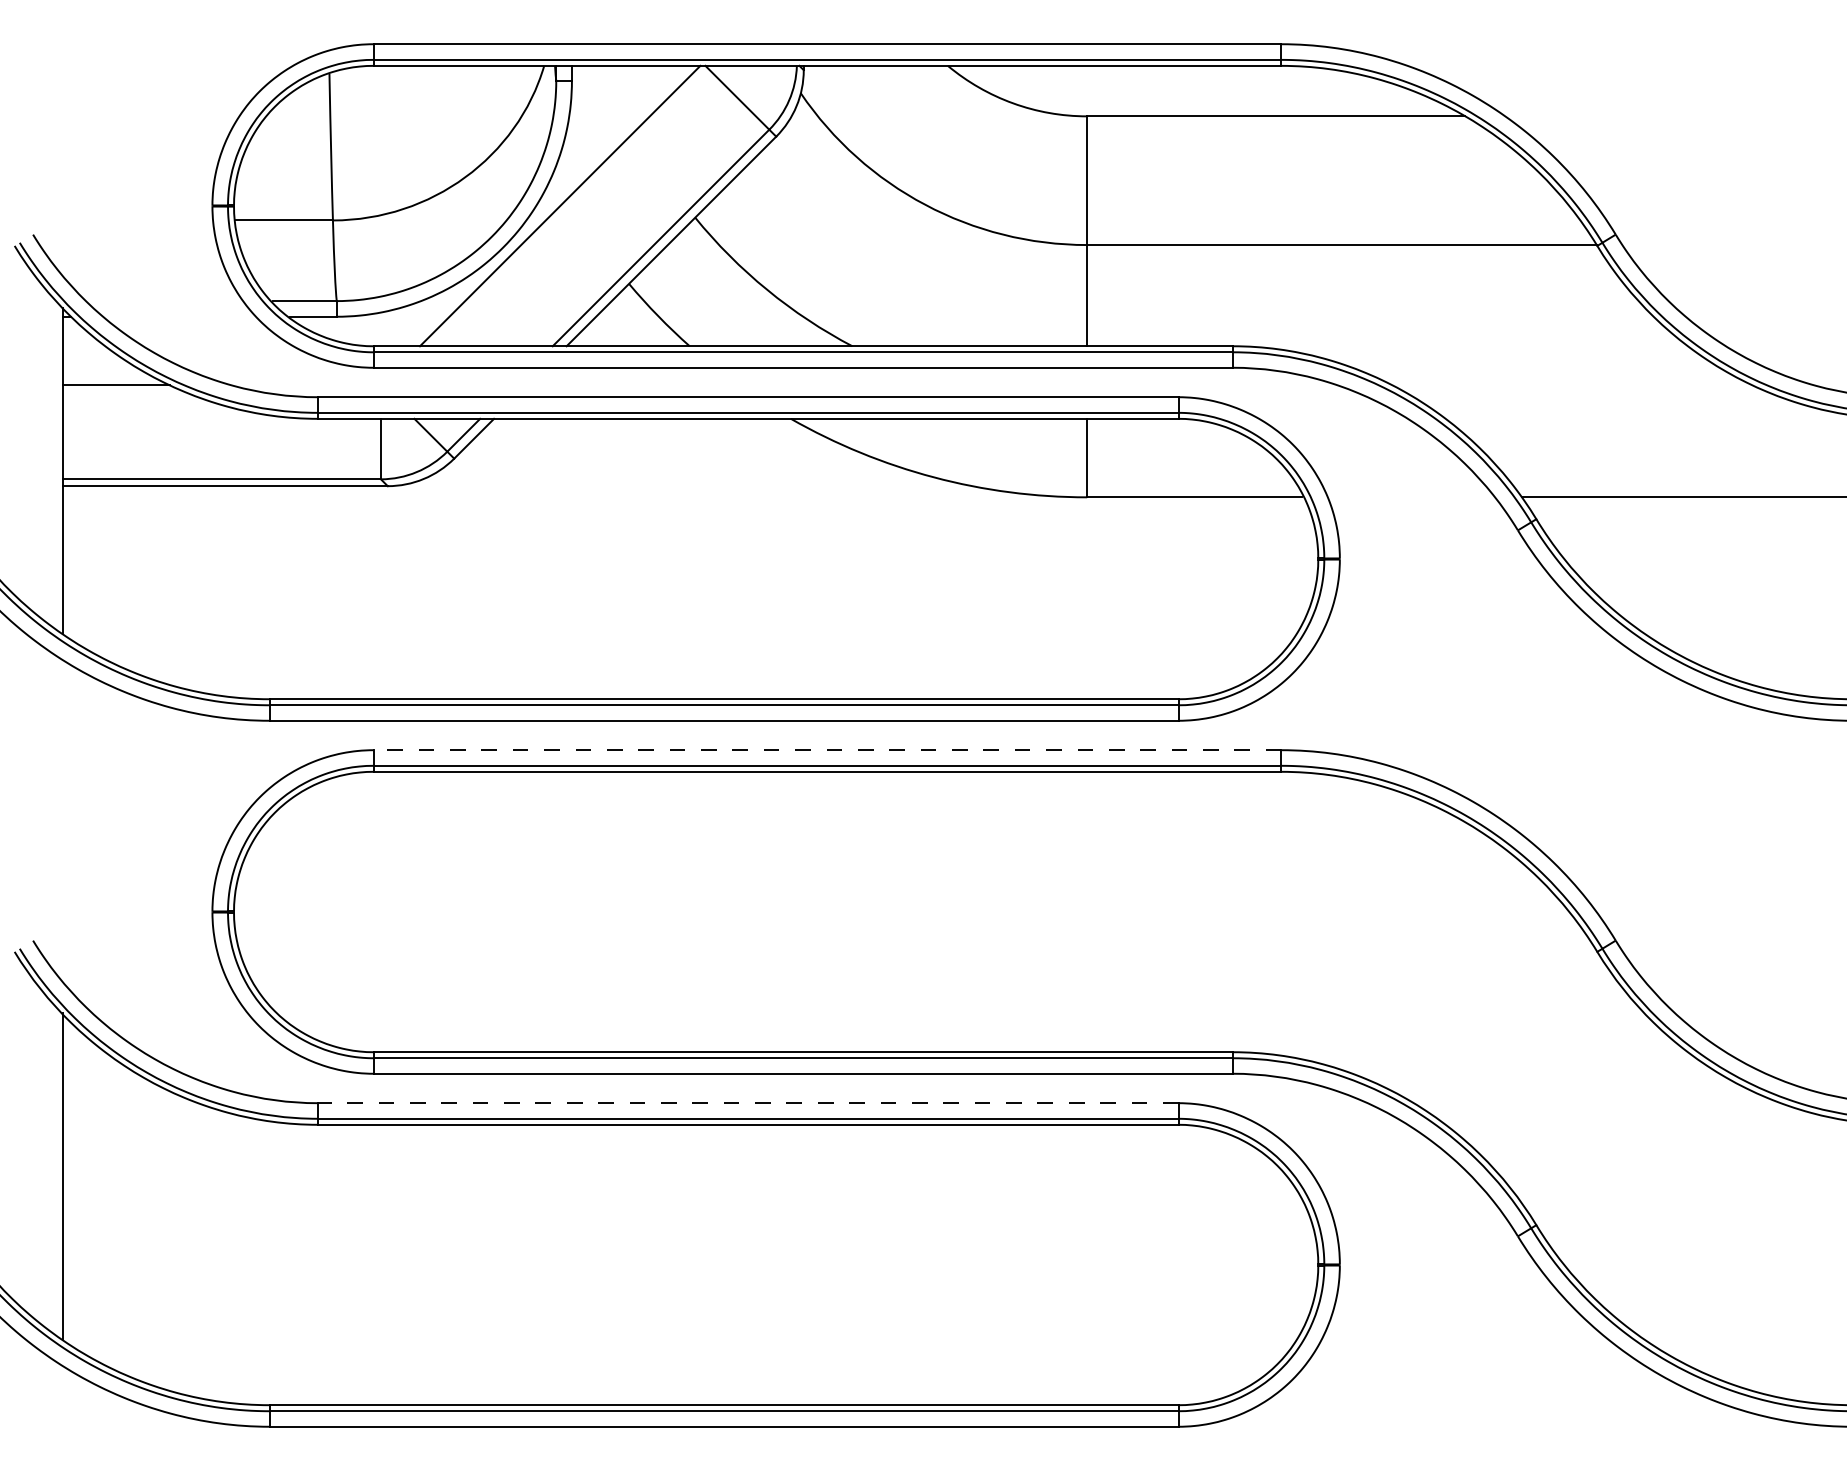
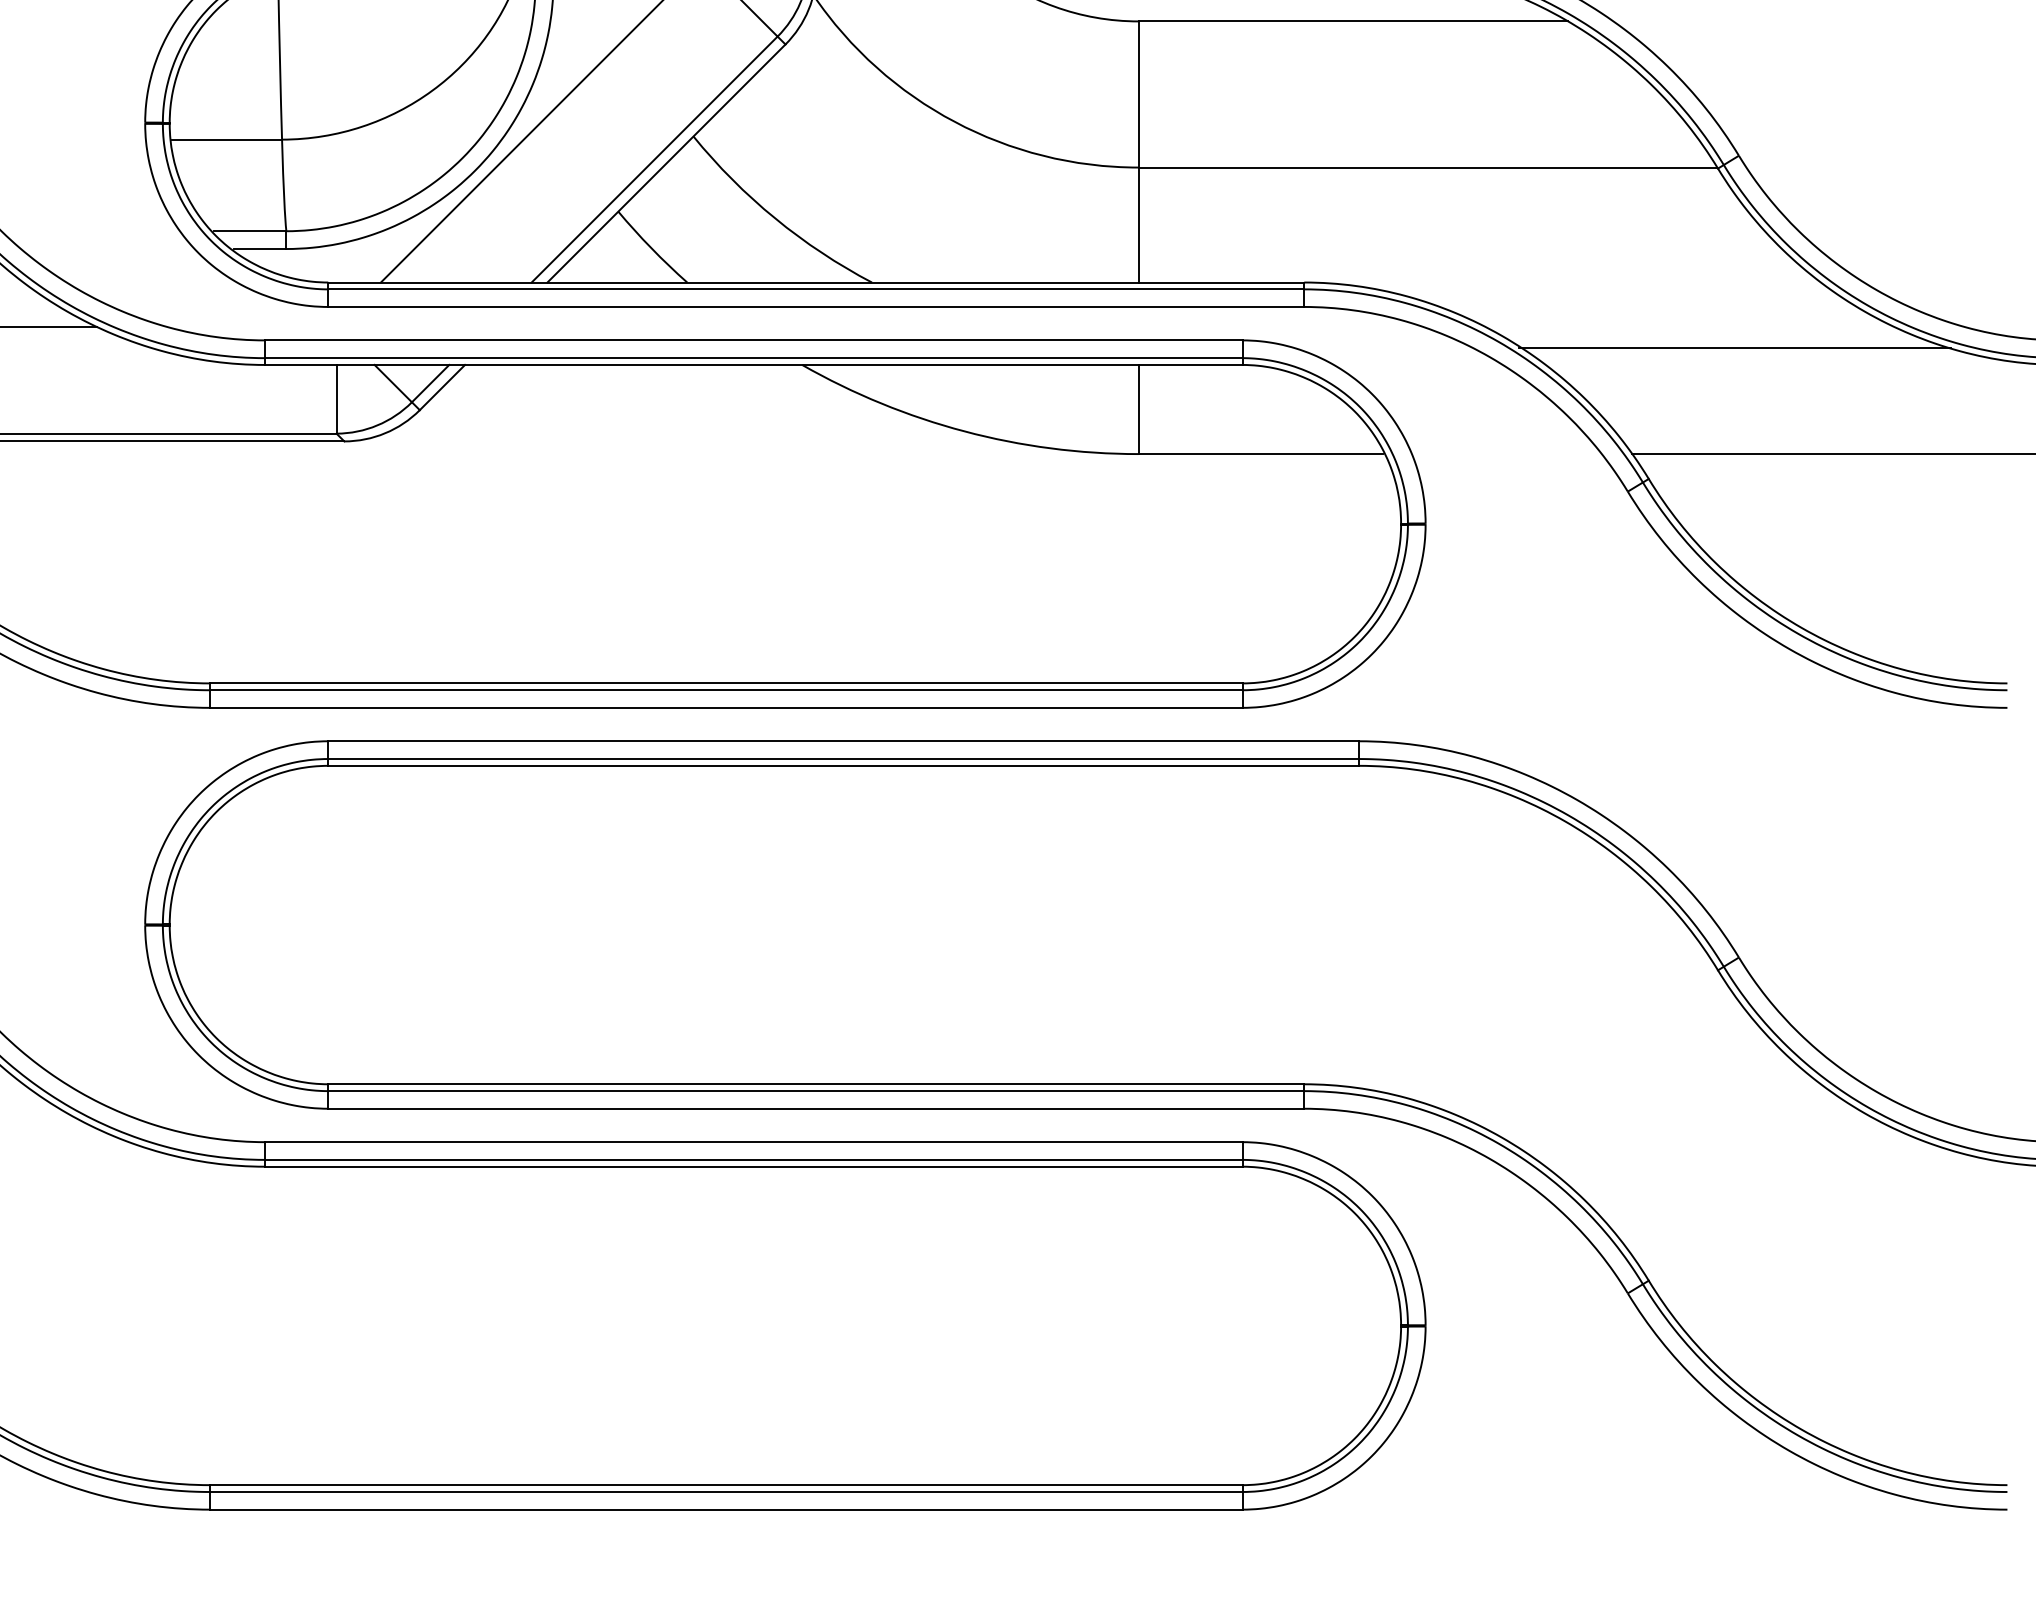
line: (1612, 404) -> (1735, 348), added
line: (827, 750) -> (843, 741), dashed -> solid
line: (747, 1103) -> (752, 1142), dashed -> solid

